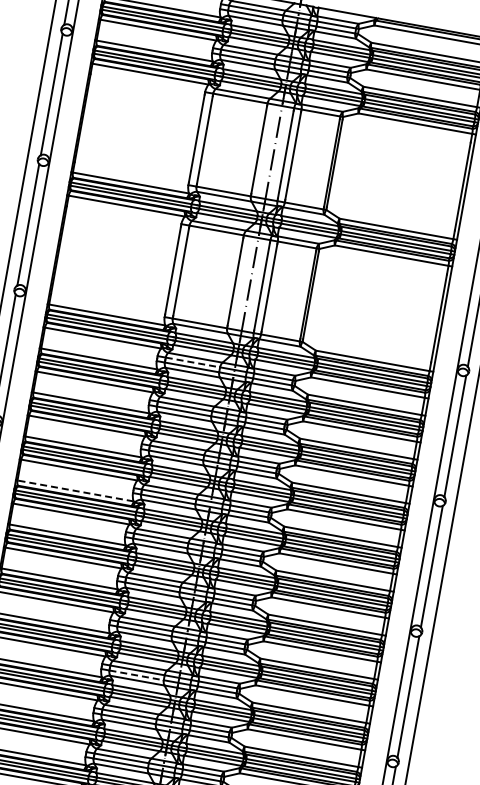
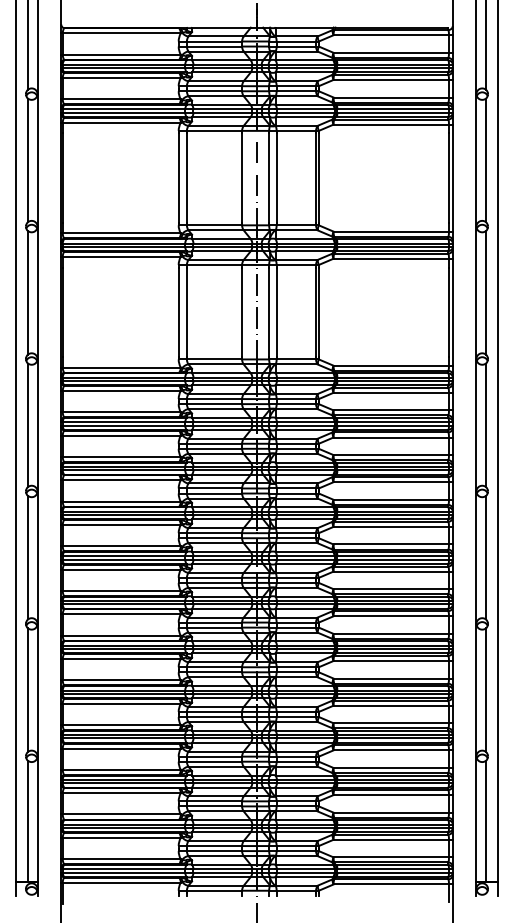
line: (192, 362) -> (214, 399), dashed -> solid
line: (75, 491) -> (121, 546), dashed -> solid
line: (136, 675) -> (214, 717), dashed -> solid

